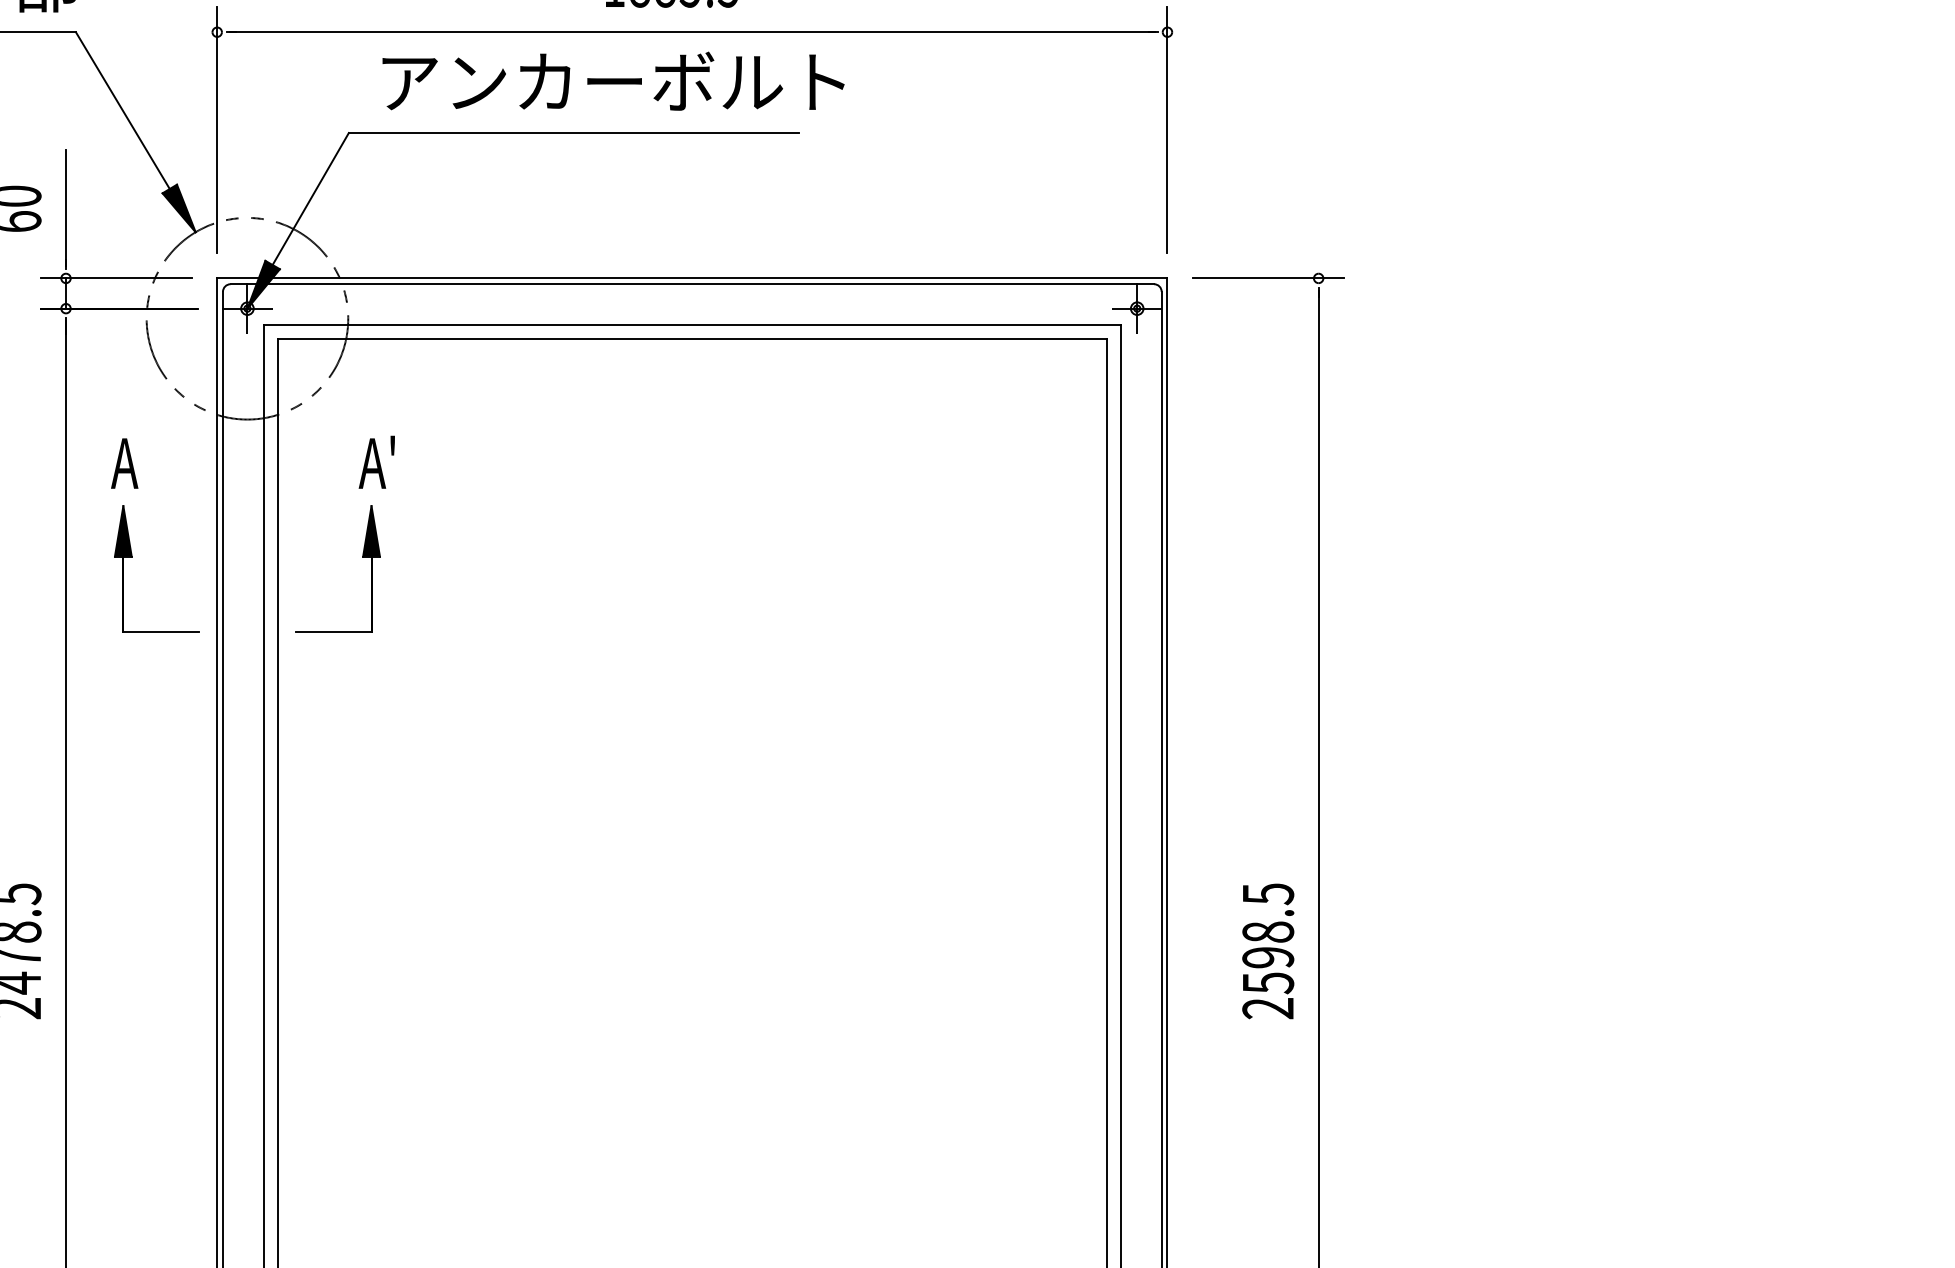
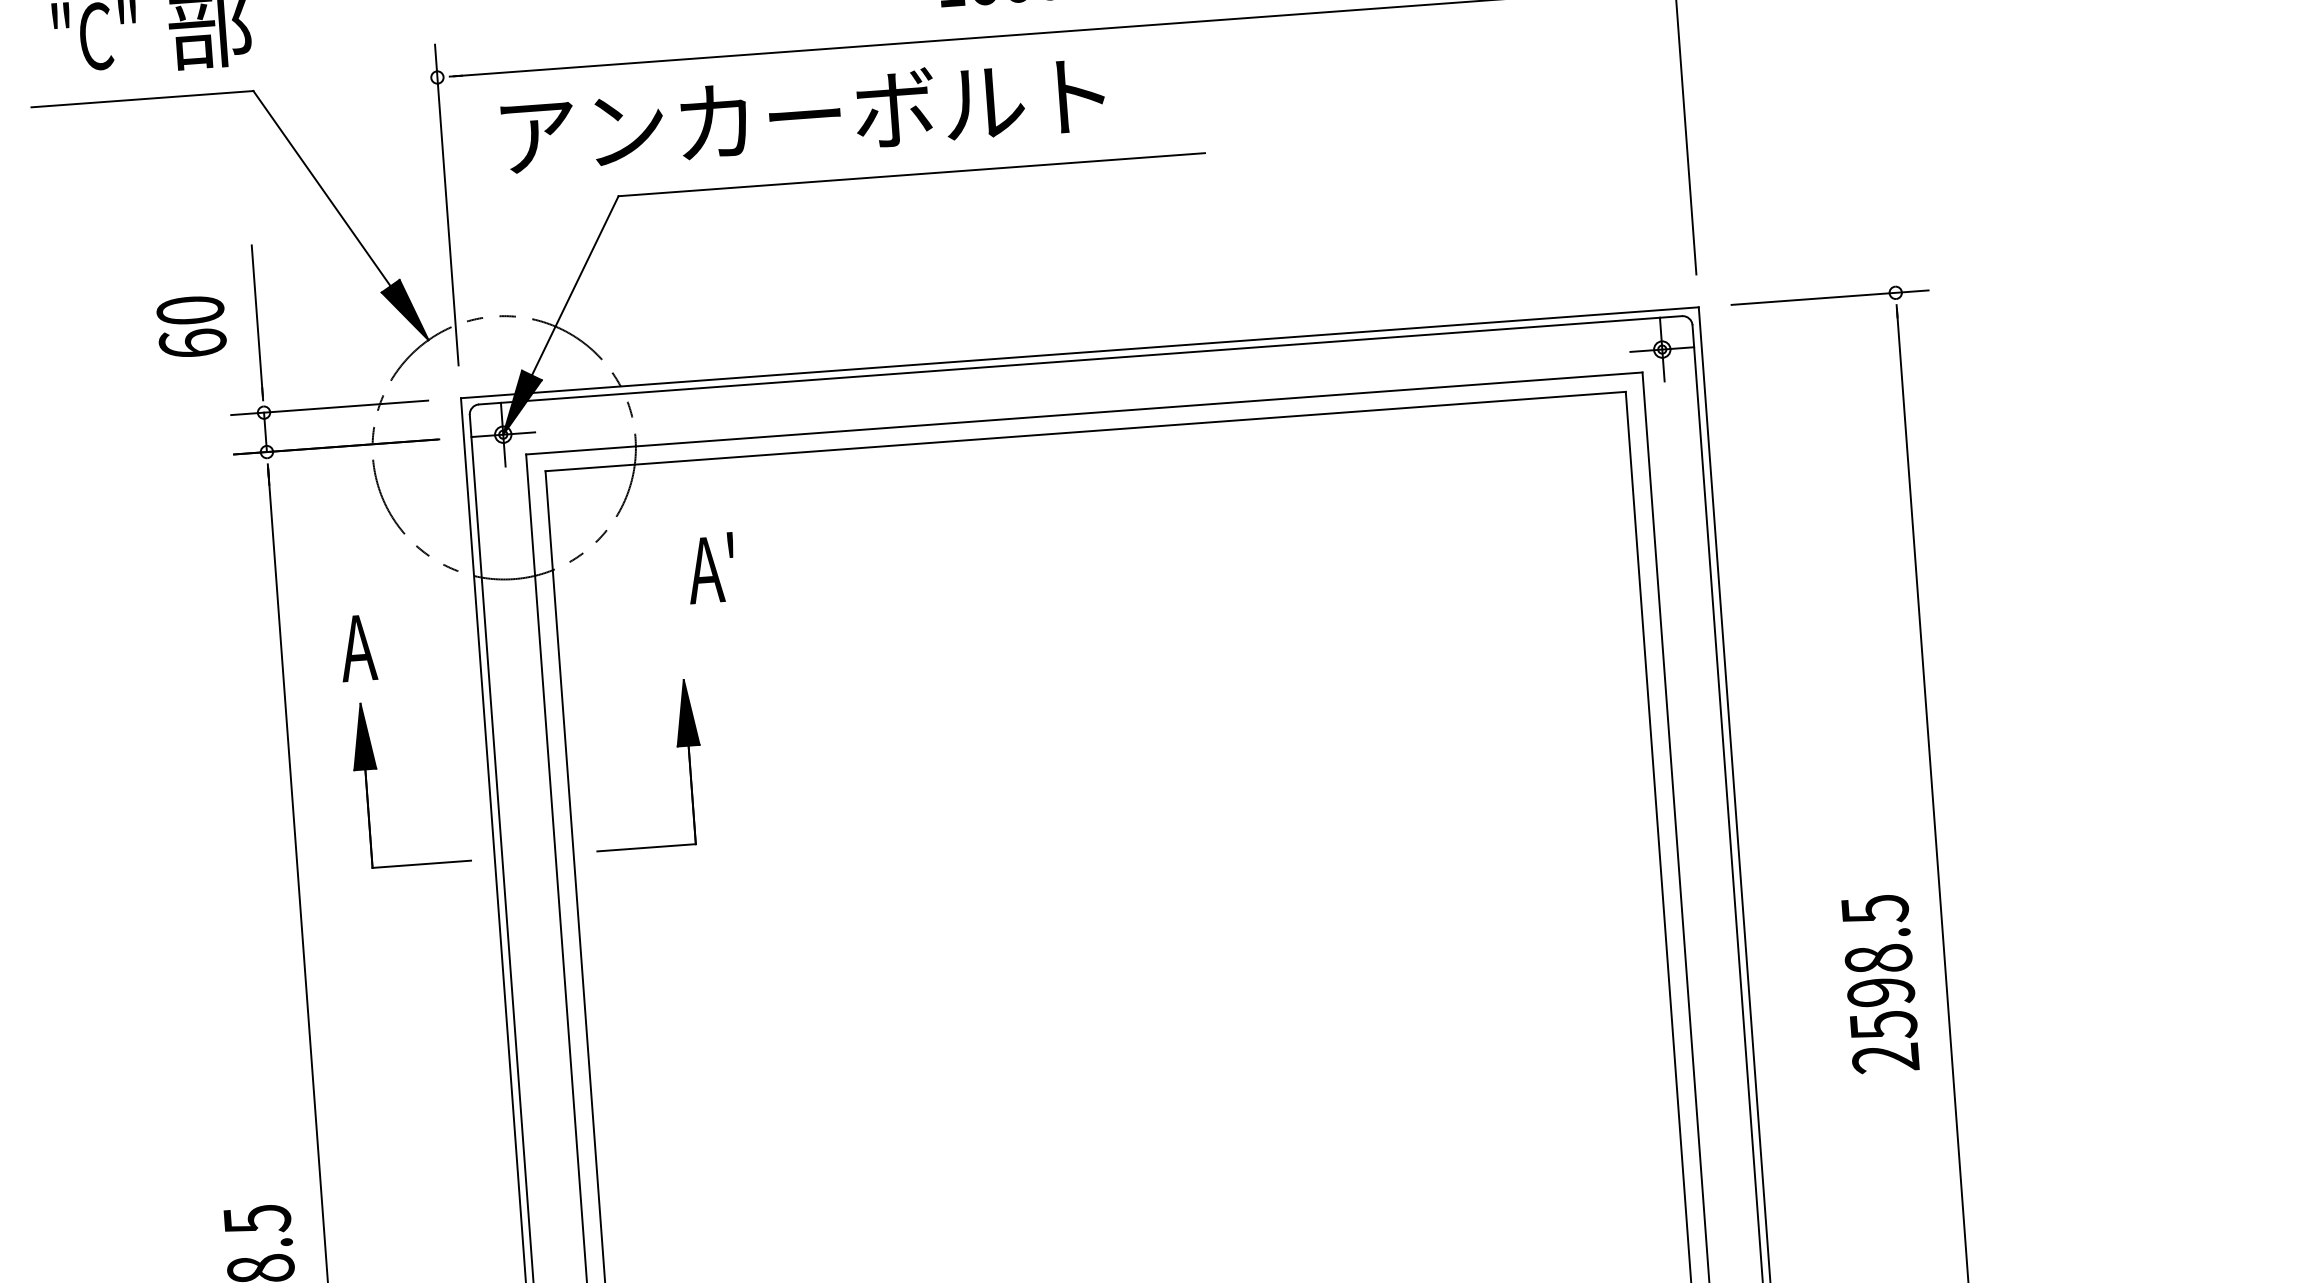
text: (613, 80) -> (803, 113), moved
text: (376, 461) -> (710, 567), moved
text: (1268, 951) -> (1880, 984), moved

